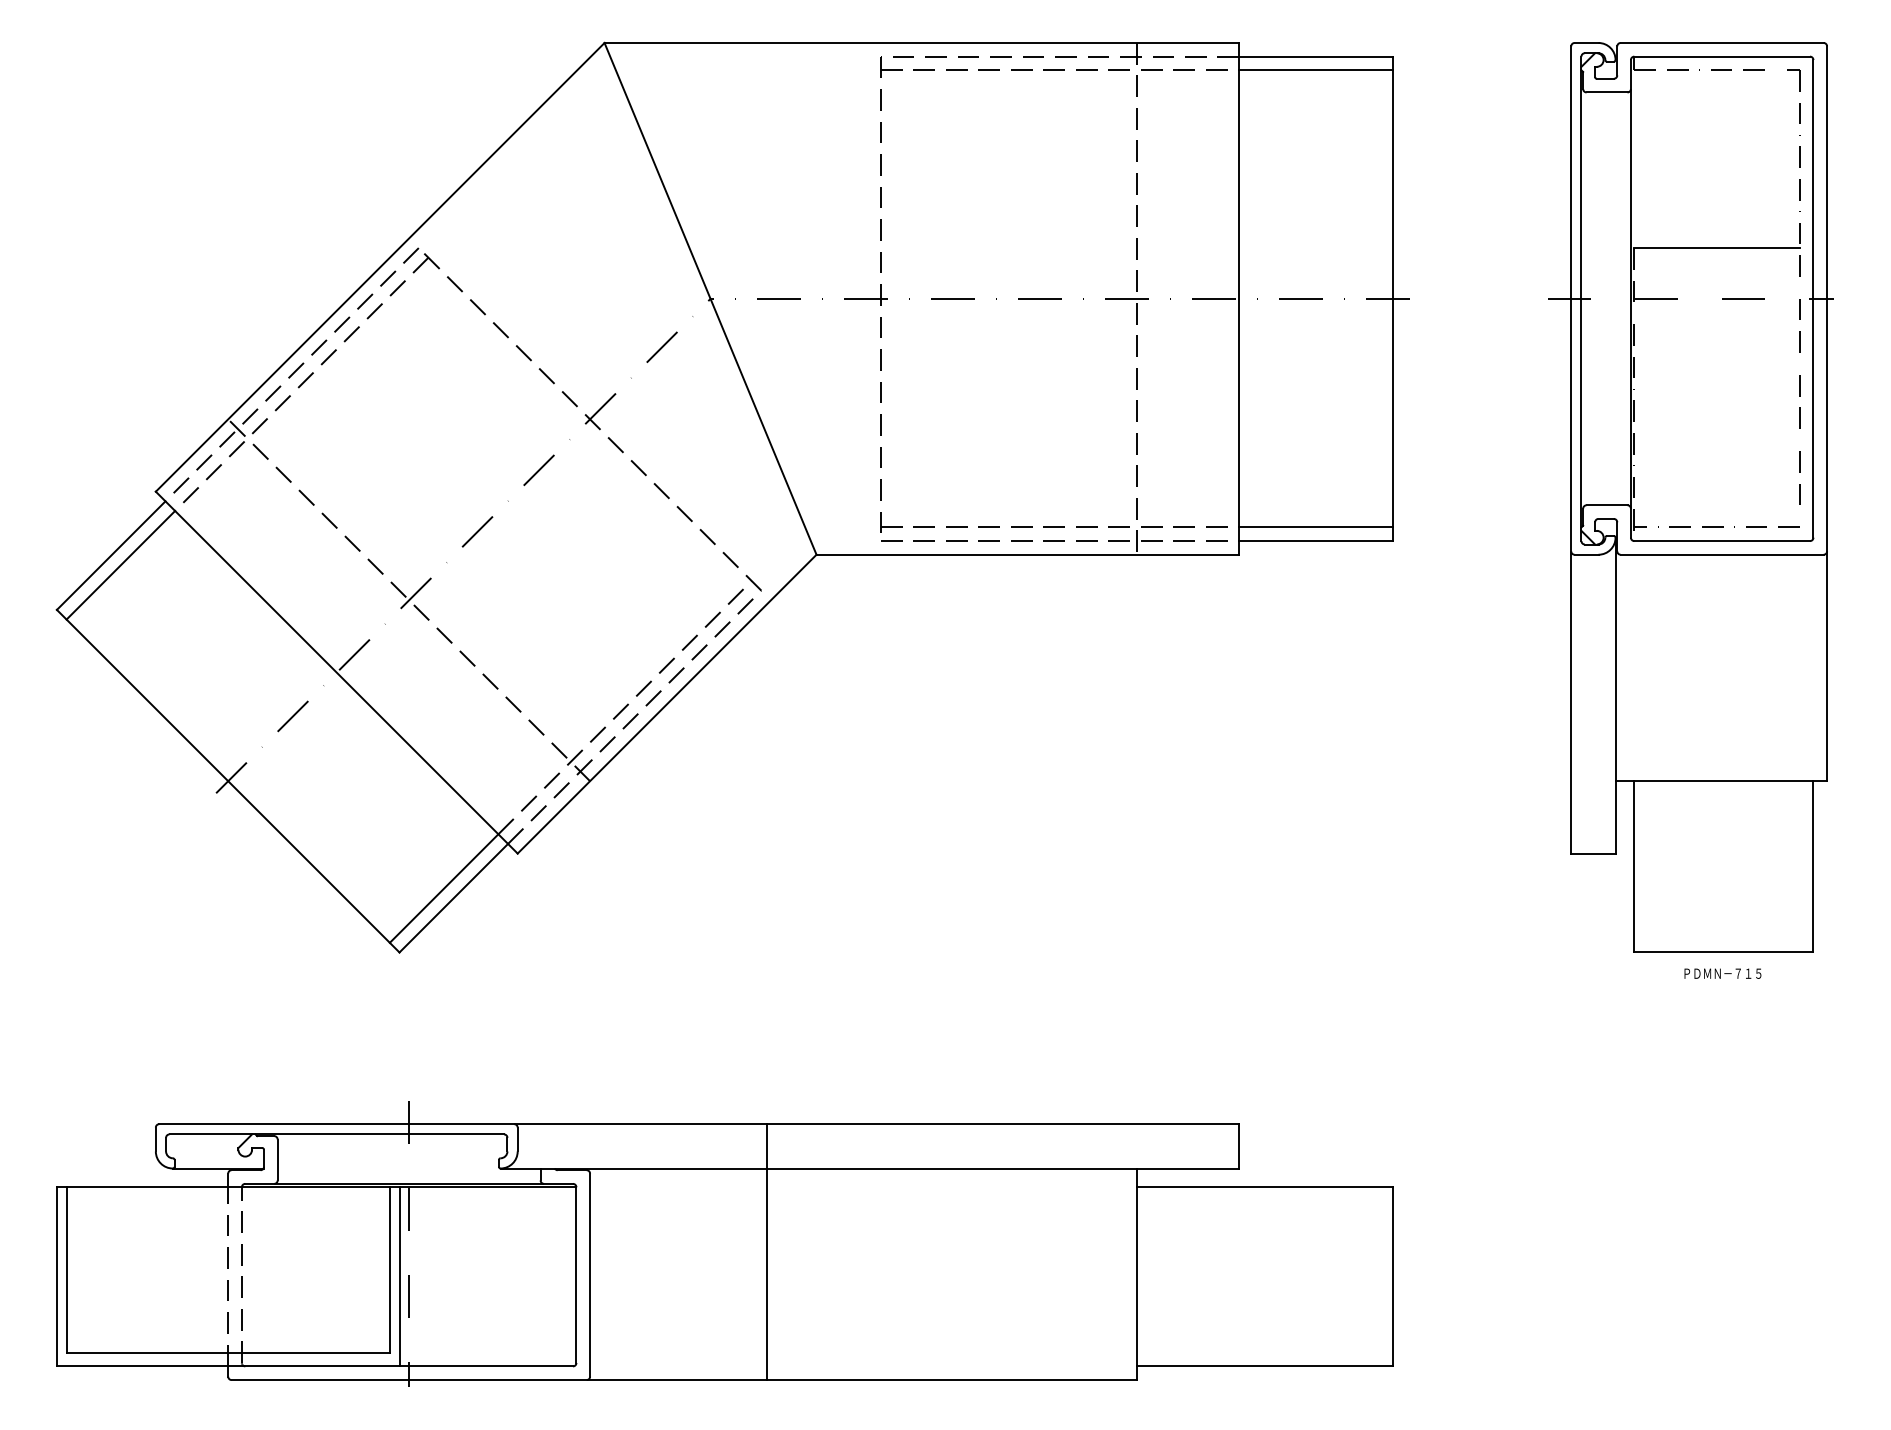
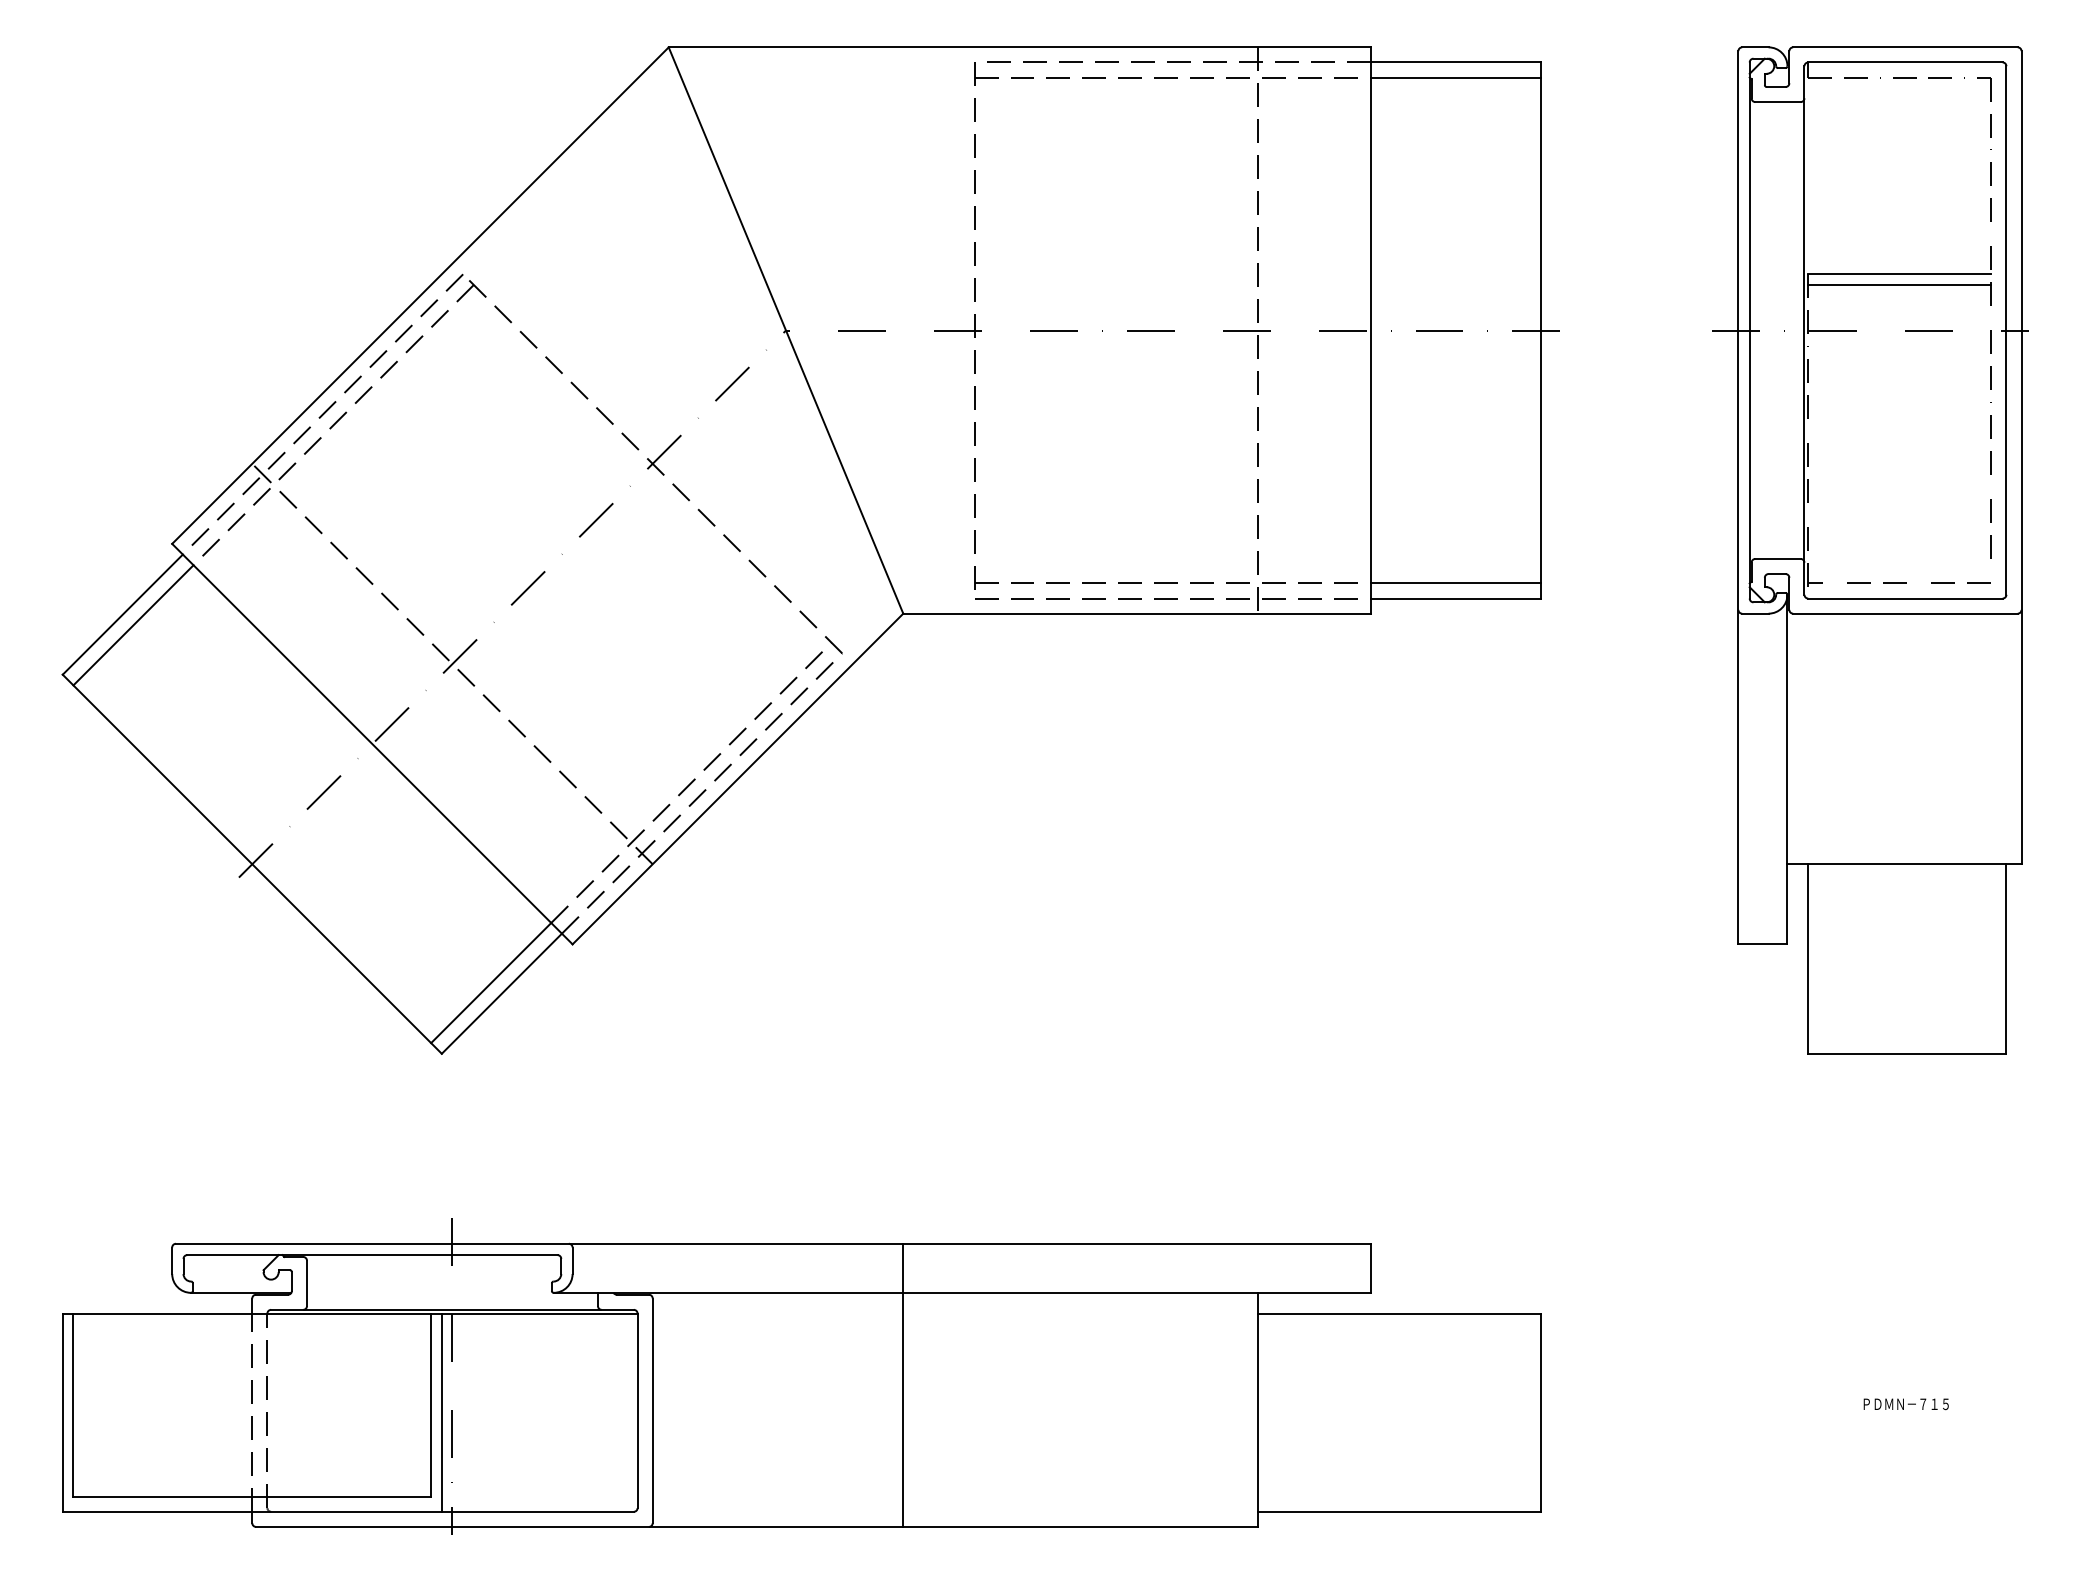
line: (1716, 257) -> (1899, 284), added
text: (1722, 973) -> (1905, 1404), moved
line: (767, 1251) -> (903, 1384), moved

